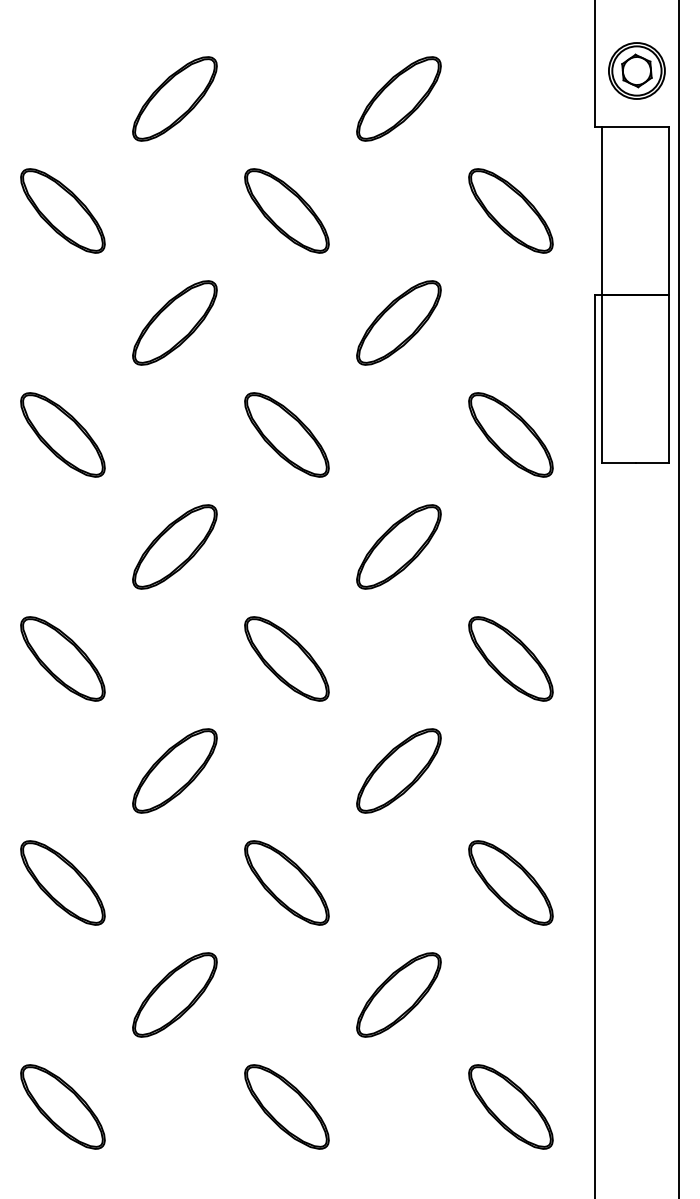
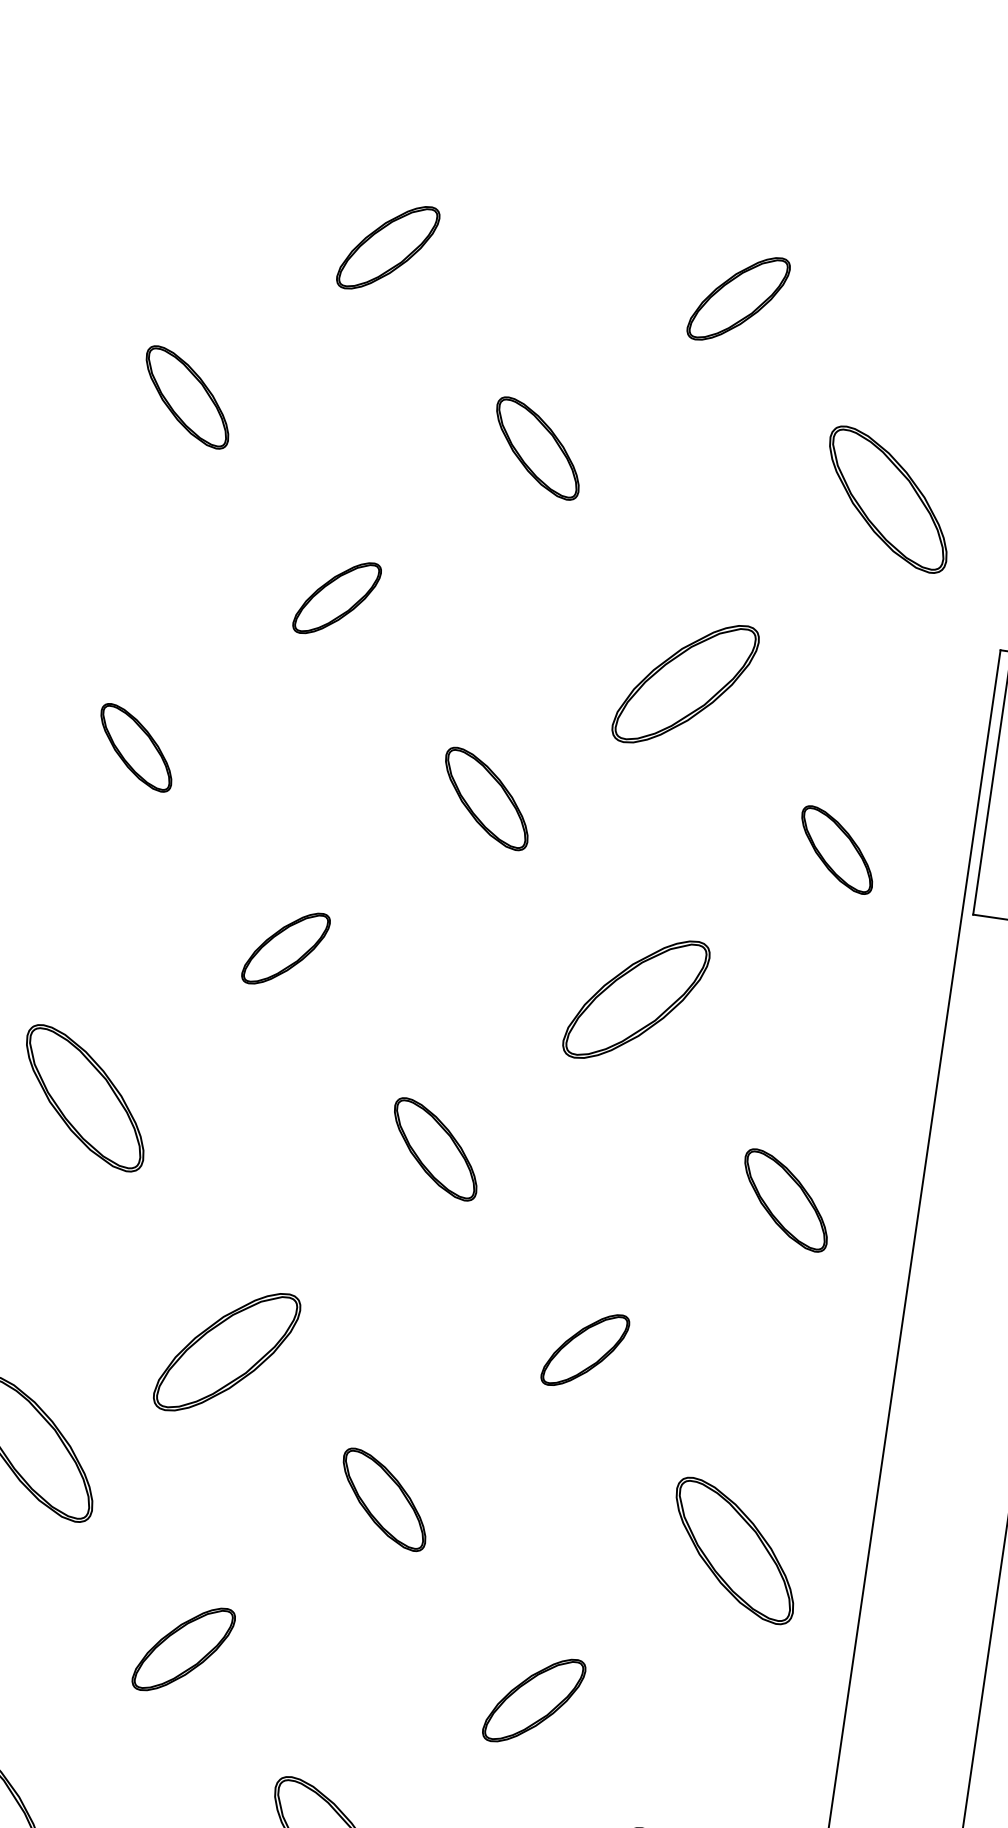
part: (174, 98) -> (387, 246), size x0.7
part: (398, 98) -> (738, 298), size x0.7
part: (62, 210) -> (186, 396), size x0.7
part: (286, 210) -> (537, 447), size x0.7
part: (174, 322) -> (336, 597), size x0.6
part: (398, 322) -> (685, 683), moved
part: (62, 434) -> (135, 746), size x0.6
part: (286, 434) -> (486, 798), size x0.7
part: (510, 434) -> (836, 849), size x0.6
part: (174, 546) -> (285, 947), size x0.6
part: (286, 658) -> (435, 1148), size x0.7
part: (510, 658) -> (785, 1199), size x0.7
part: (174, 770) -> (226, 1351), moved
part: (398, 770) -> (584, 1349), size x0.6
part: (286, 882) -> (383, 1498), size x0.7
part: (174, 994) -> (183, 1648), size x0.7
part: (398, 994) -> (533, 1699), size x0.7

